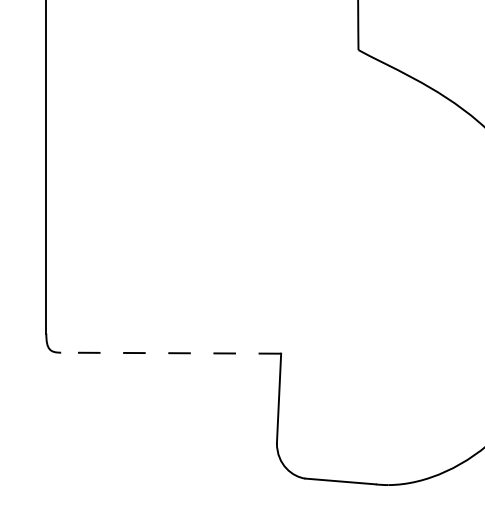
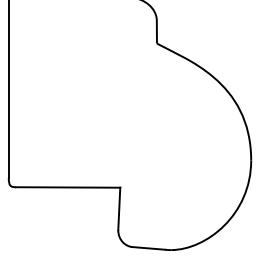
line: (169, 353) -> (67, 187), dashed -> solid

